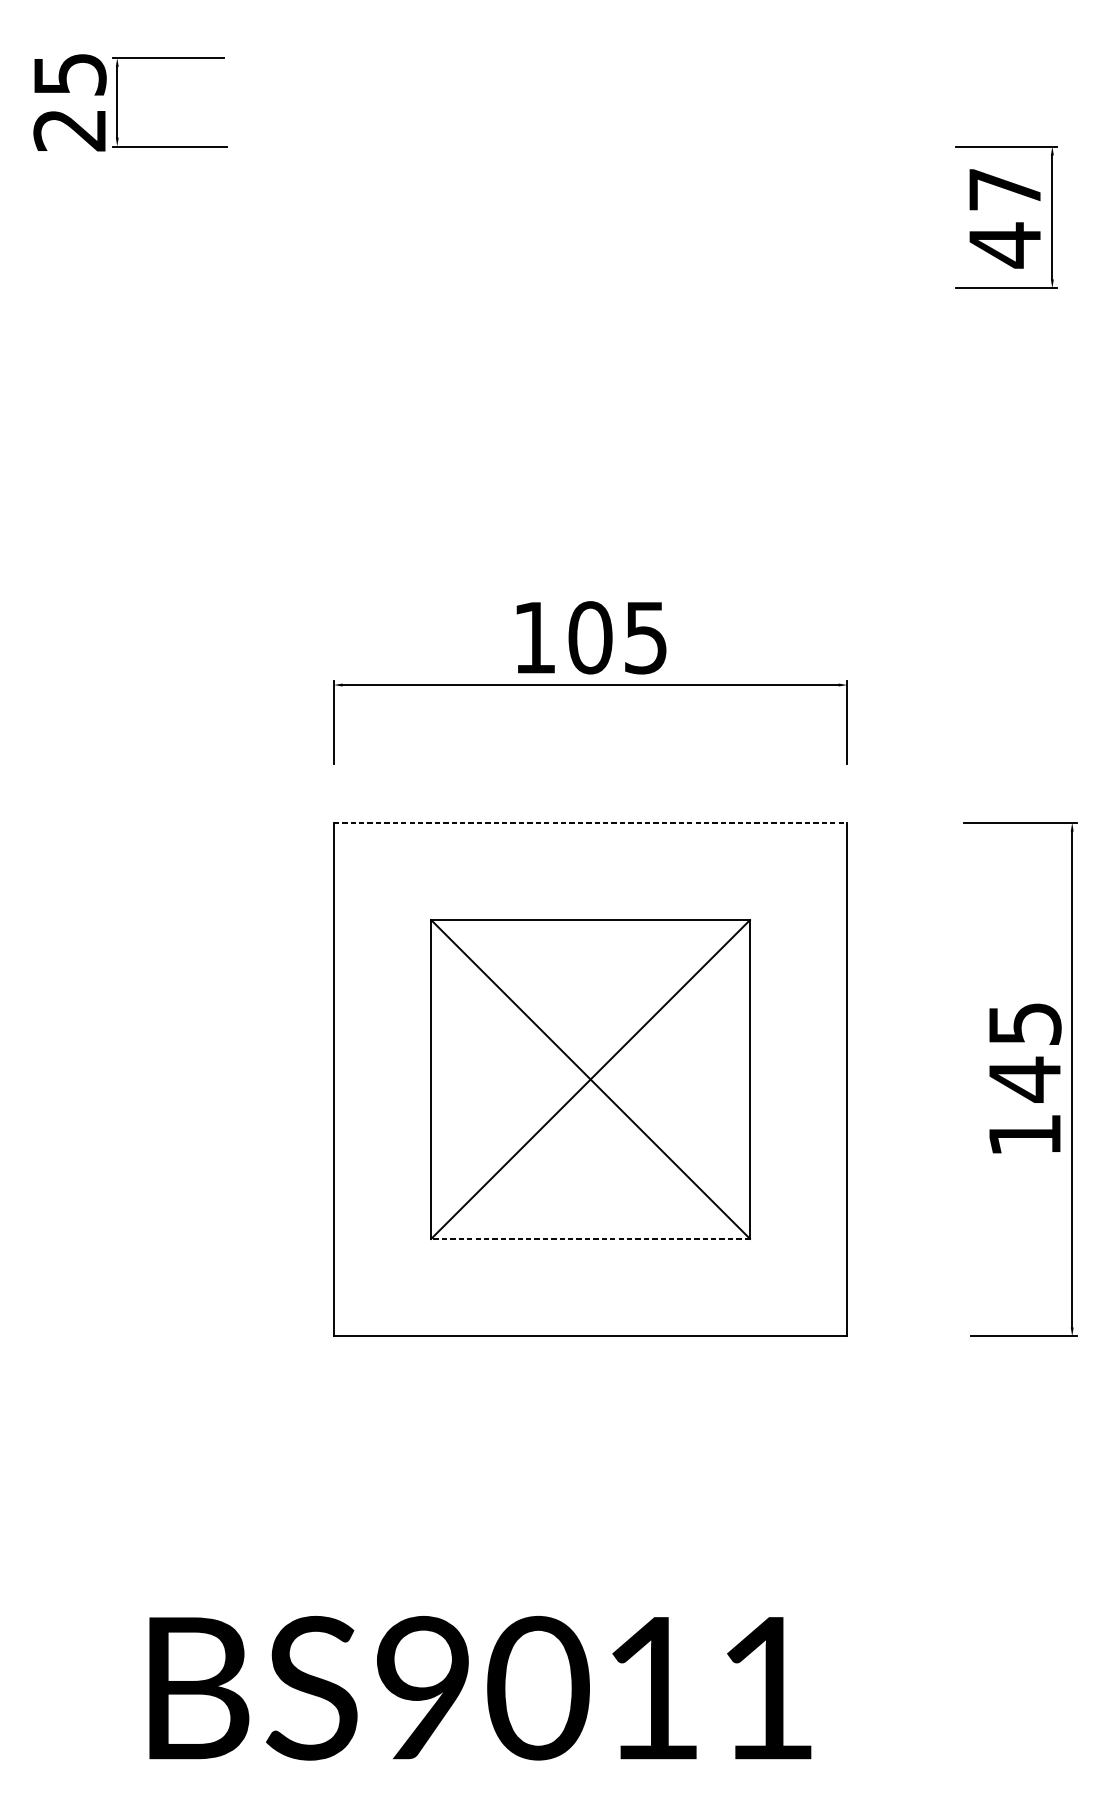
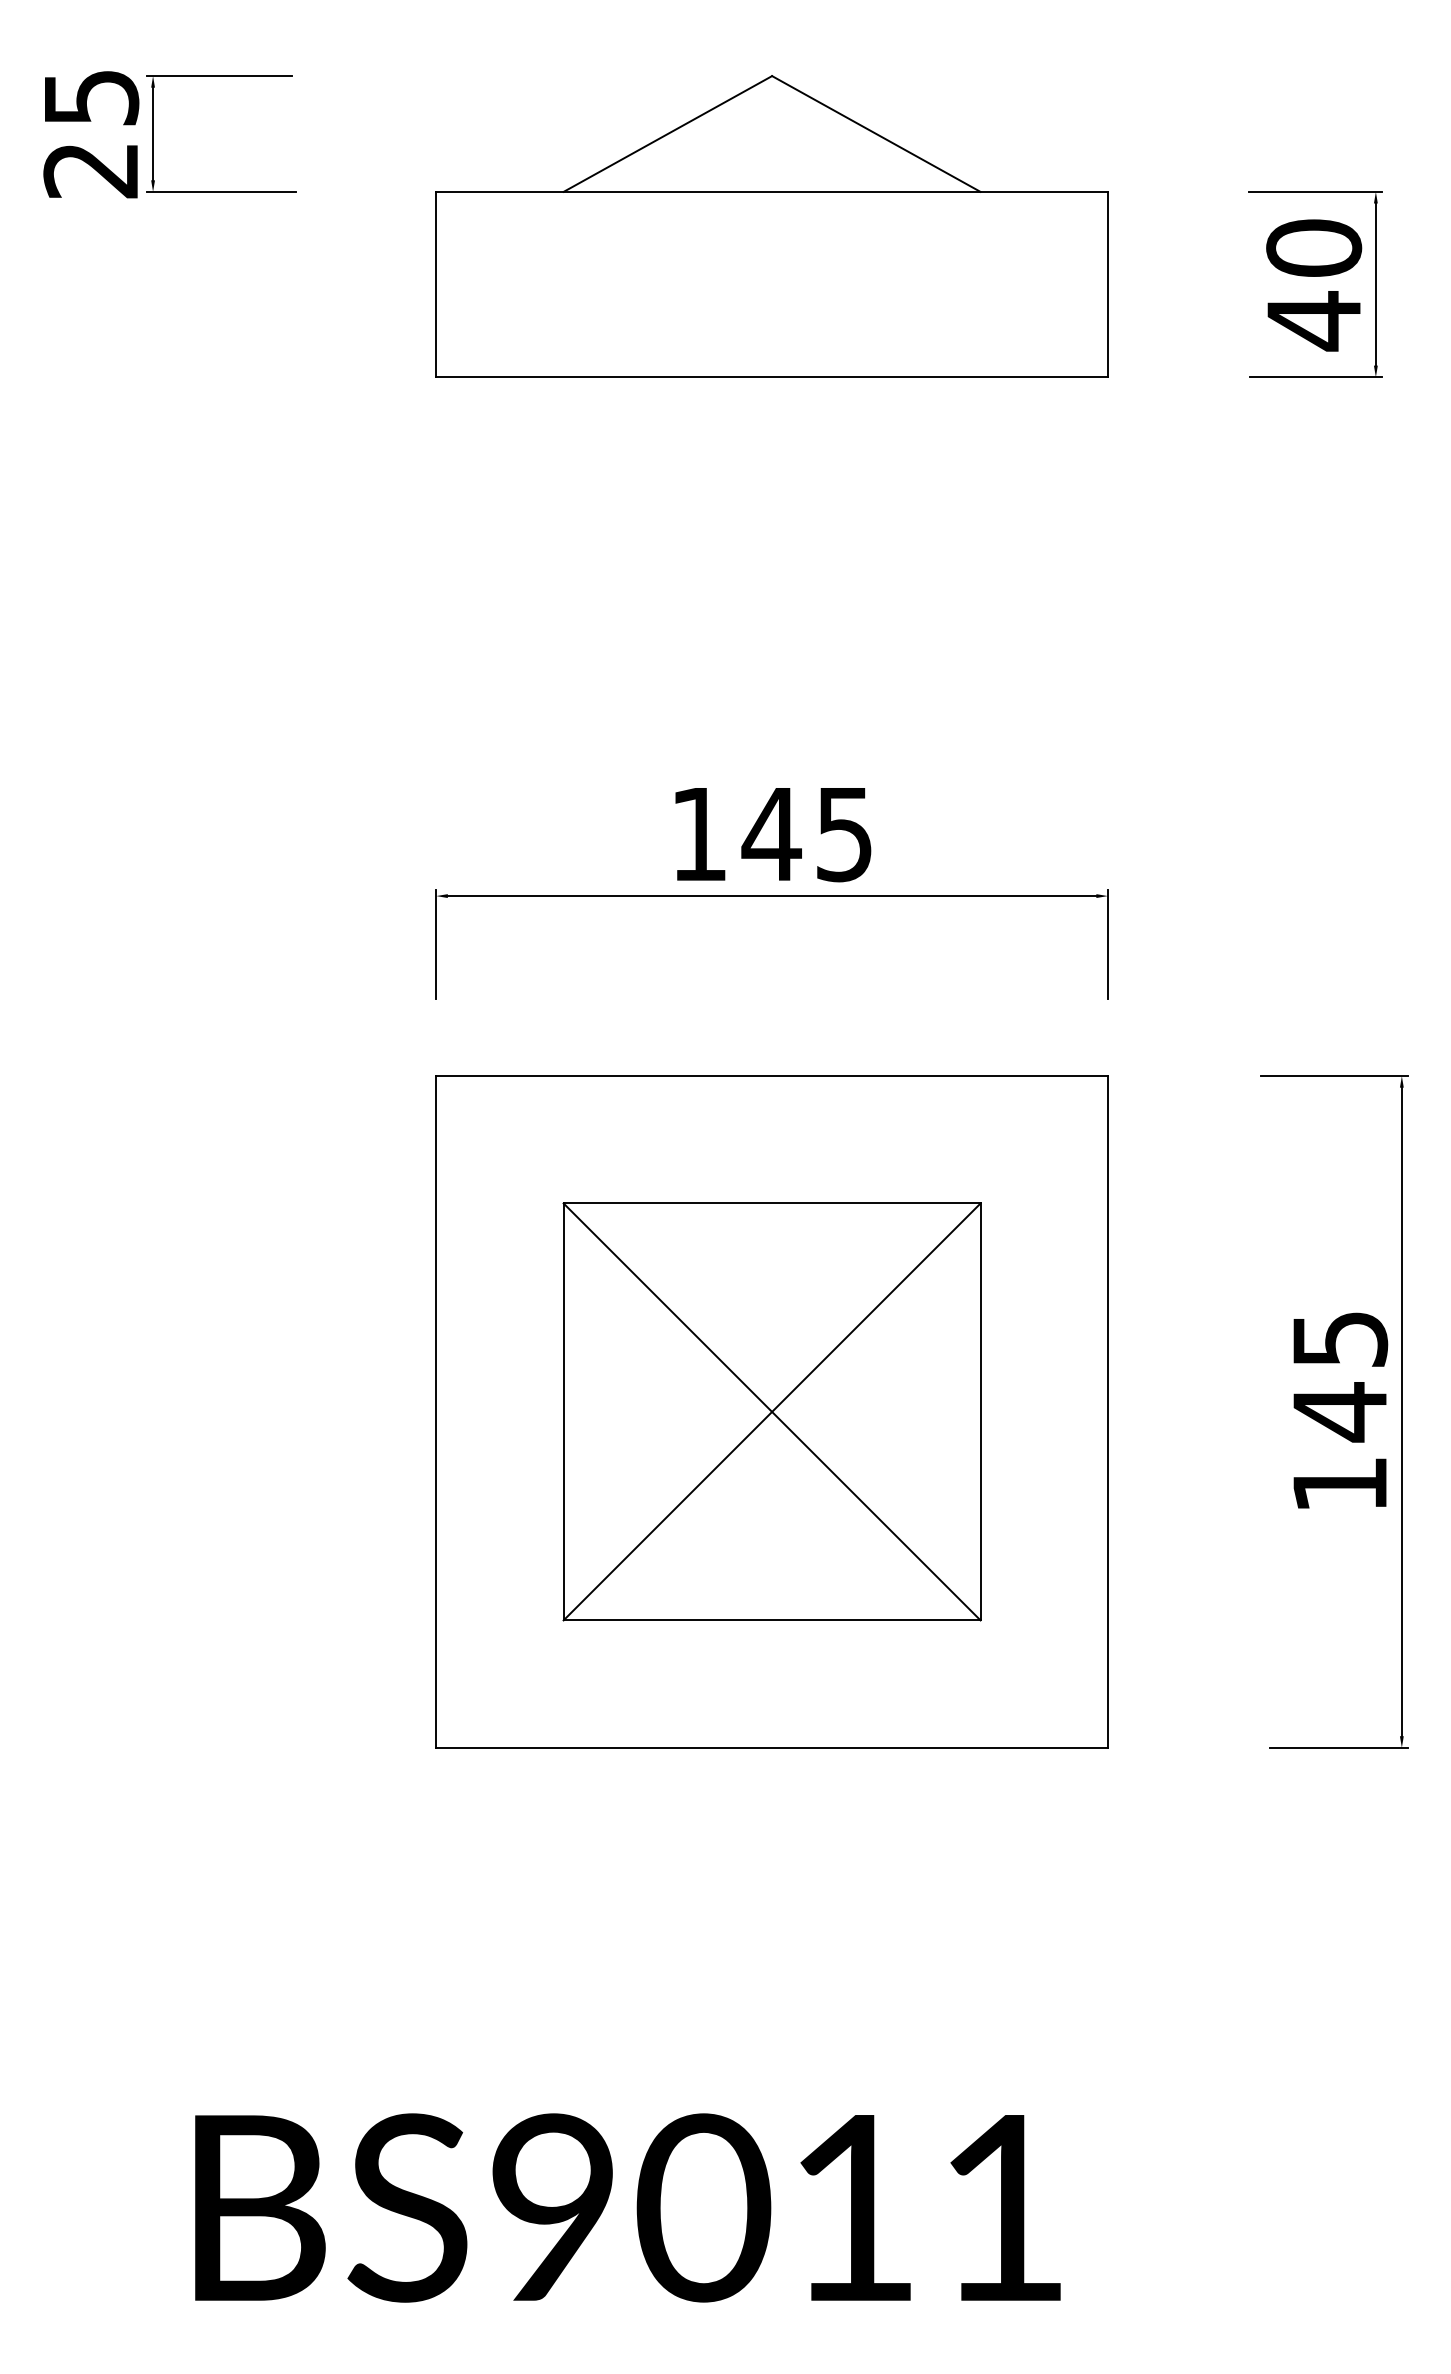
part: (590, 173) -> (771, 226), added
text: (1005, 189) -> (1314, 247), 47 -> 40
text: (590, 637) -> (771, 834), 105 -> 145
line: (590, 823) -> (772, 1076), dashed -> solid
line: (590, 1238) -> (771, 1620), dashed -> solid

